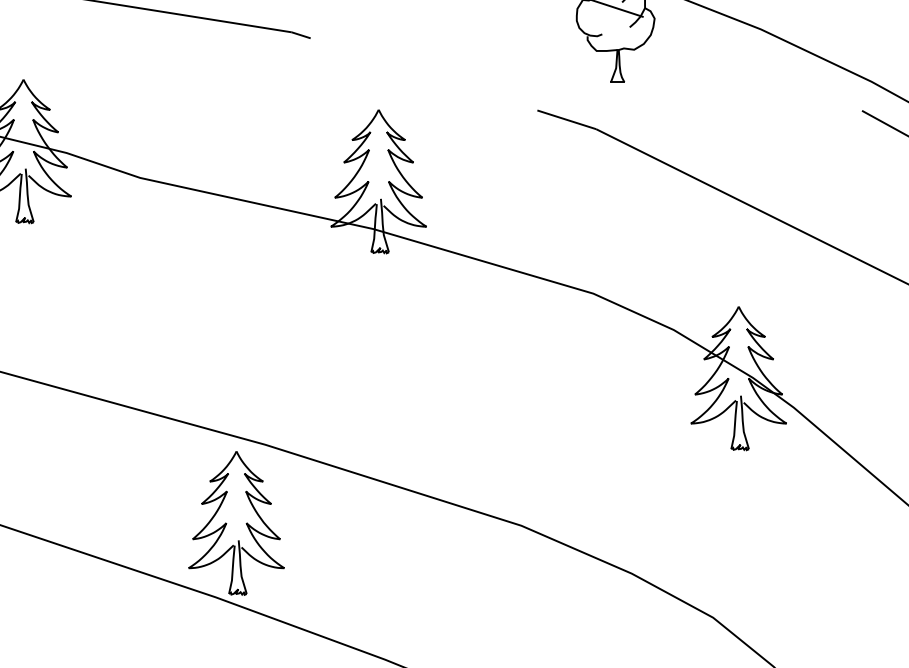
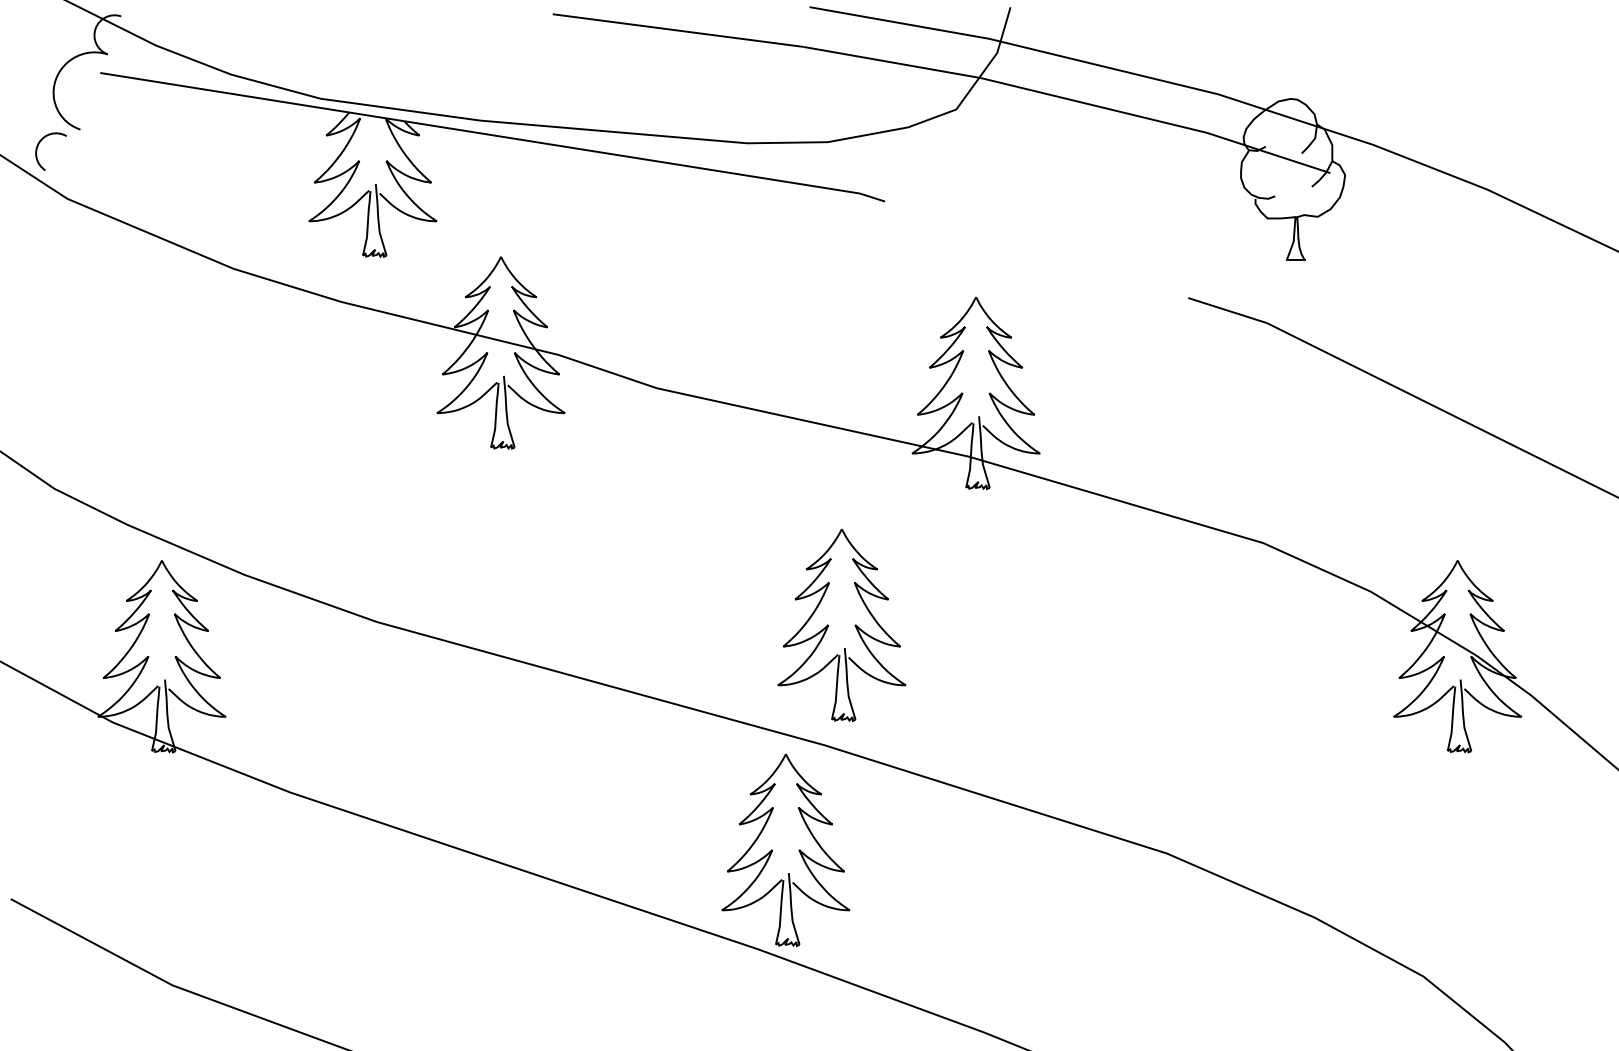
part: (269, 355) -> (829, 625), added

